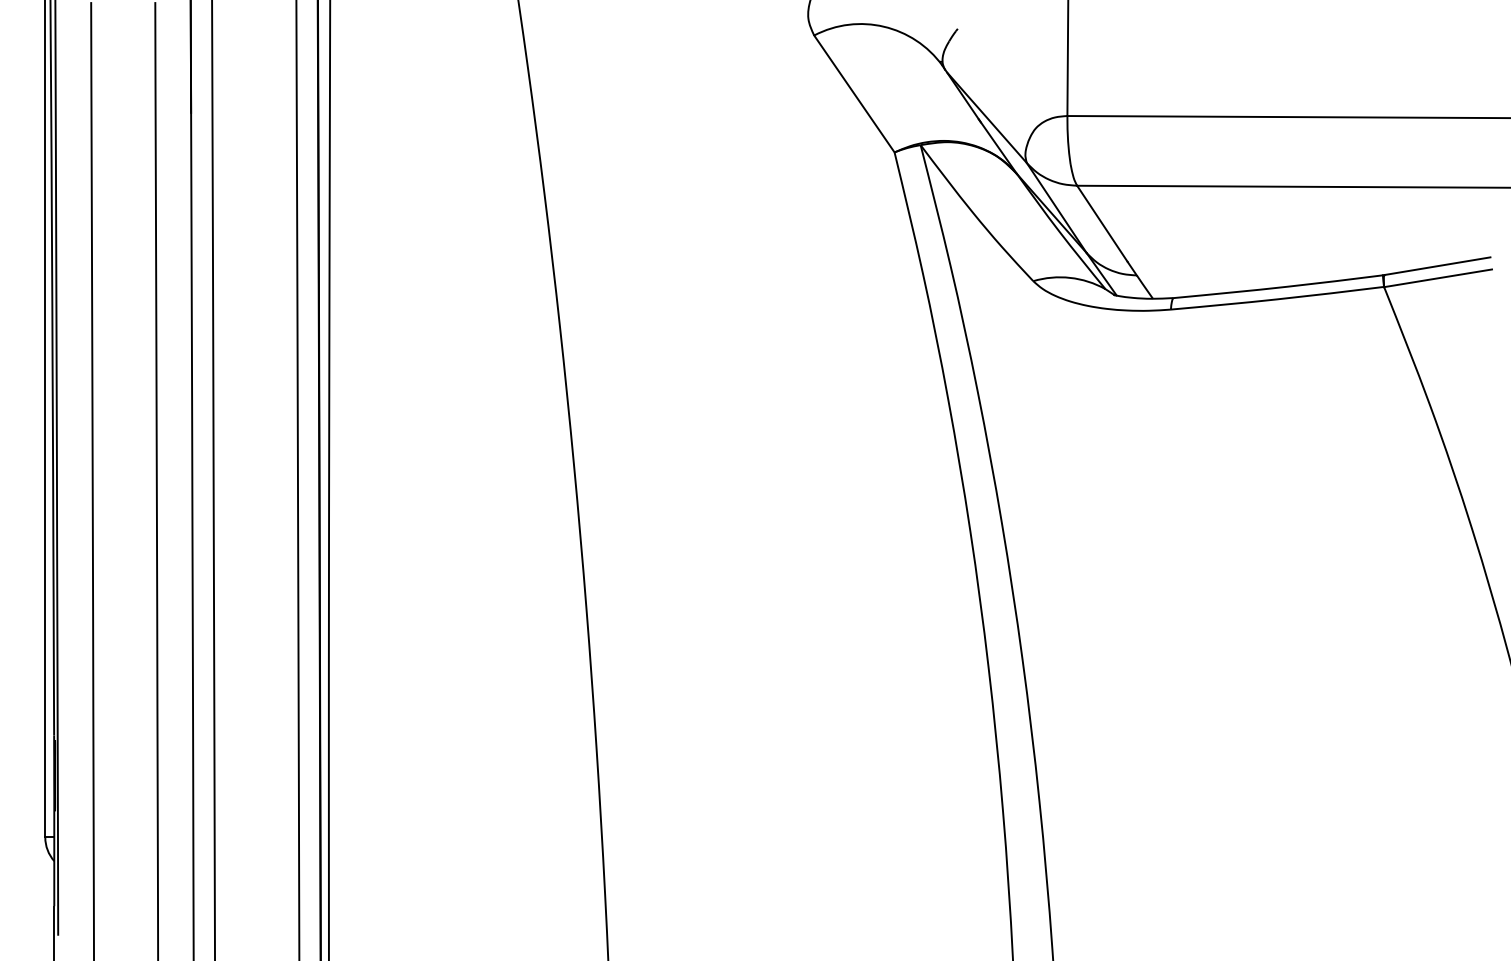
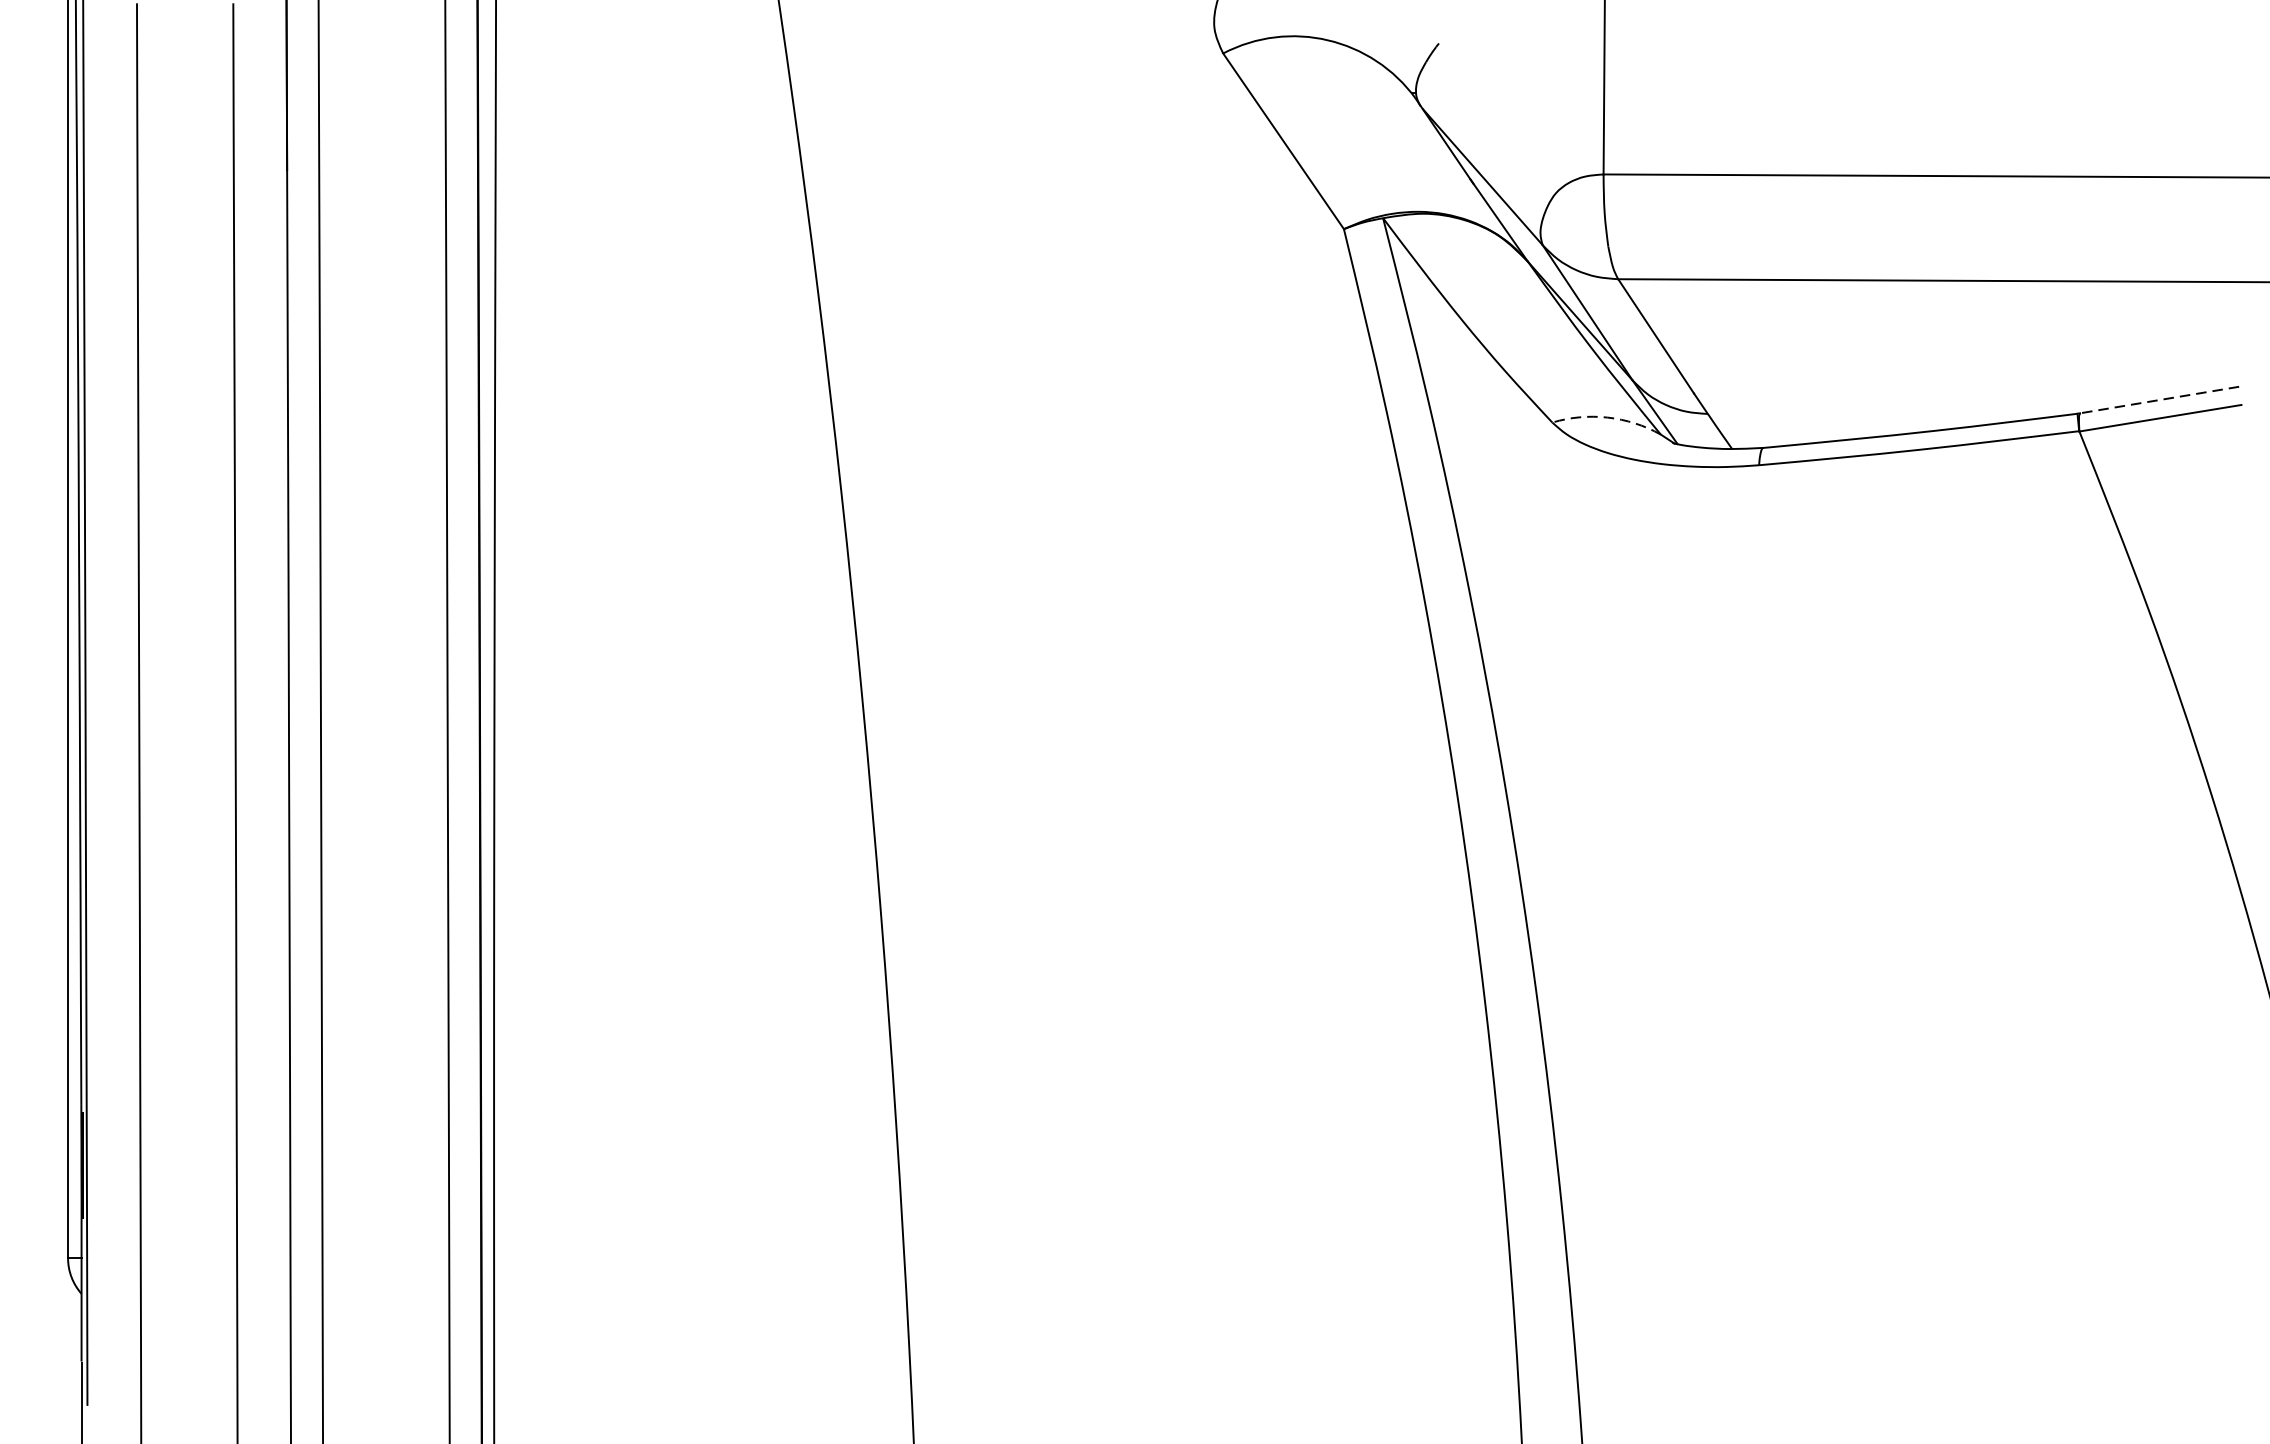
line: (1437, 266) -> (2159, 400), solid -> dashed
arc: (1070, 277) -> (1608, 417), solid -> dashed

